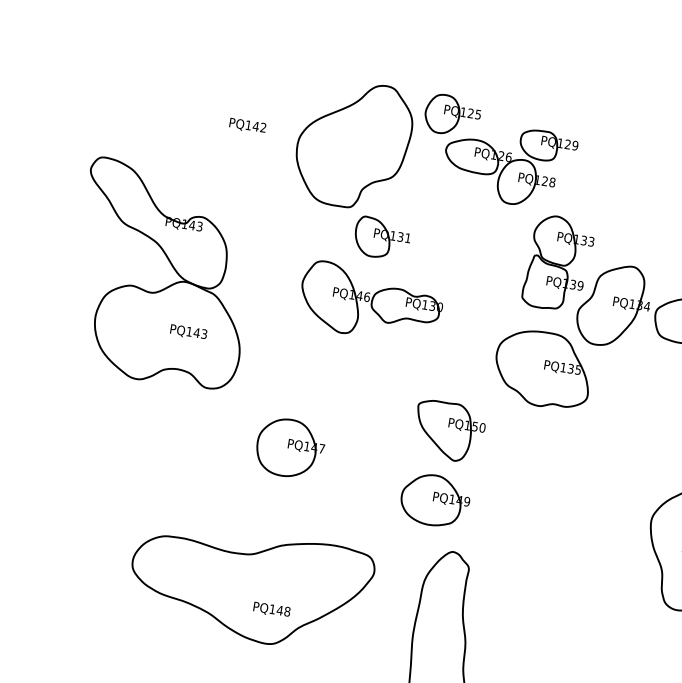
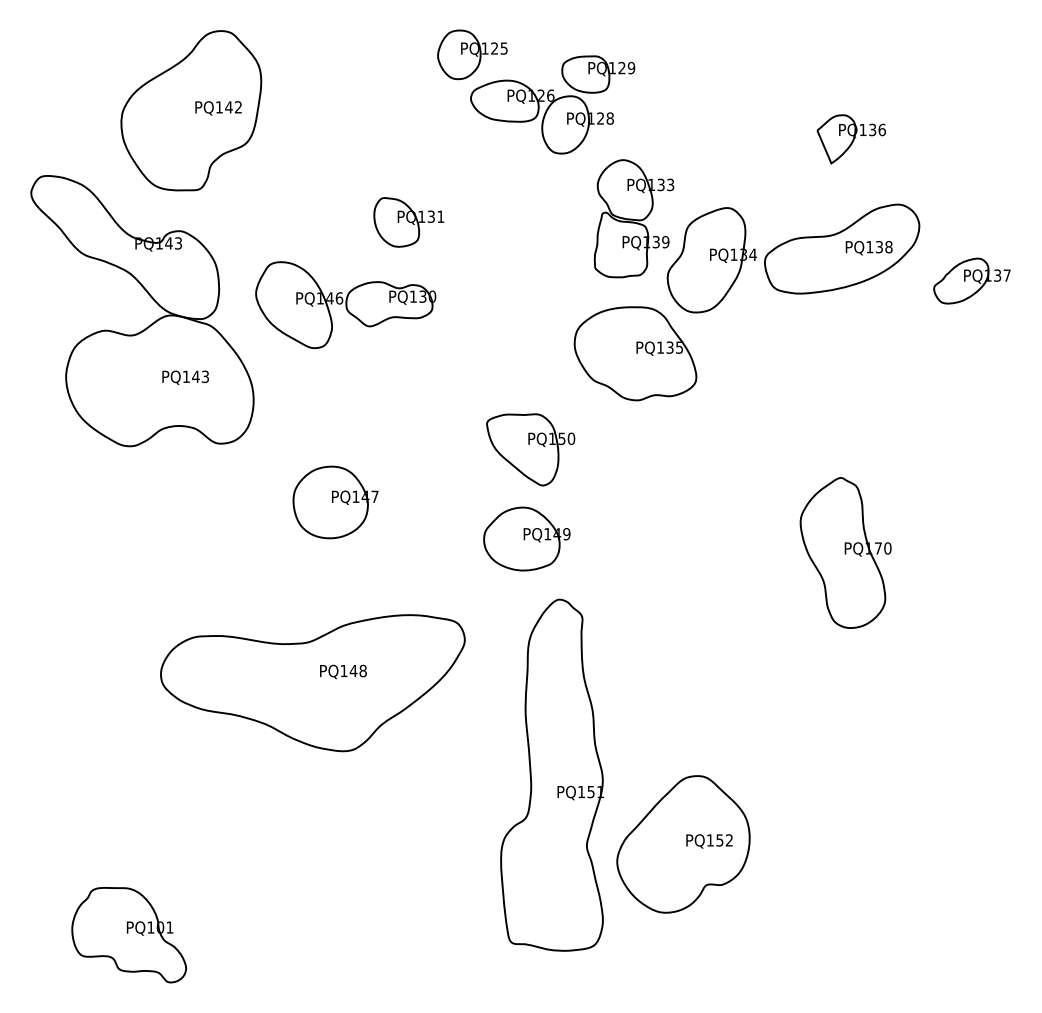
part: (353, 144) -> (191, 110), moved
part: (370, 303) -> (345, 305), moved
text: (272, 609) -> (343, 671), moved

